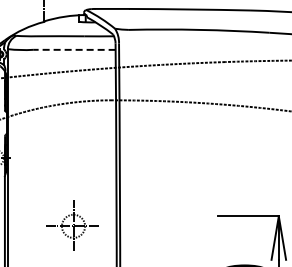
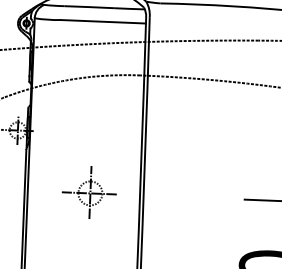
line: (73, 49) -> (102, 21), dashed -> solid
part: (72, 225) -> (89, 192), moved

